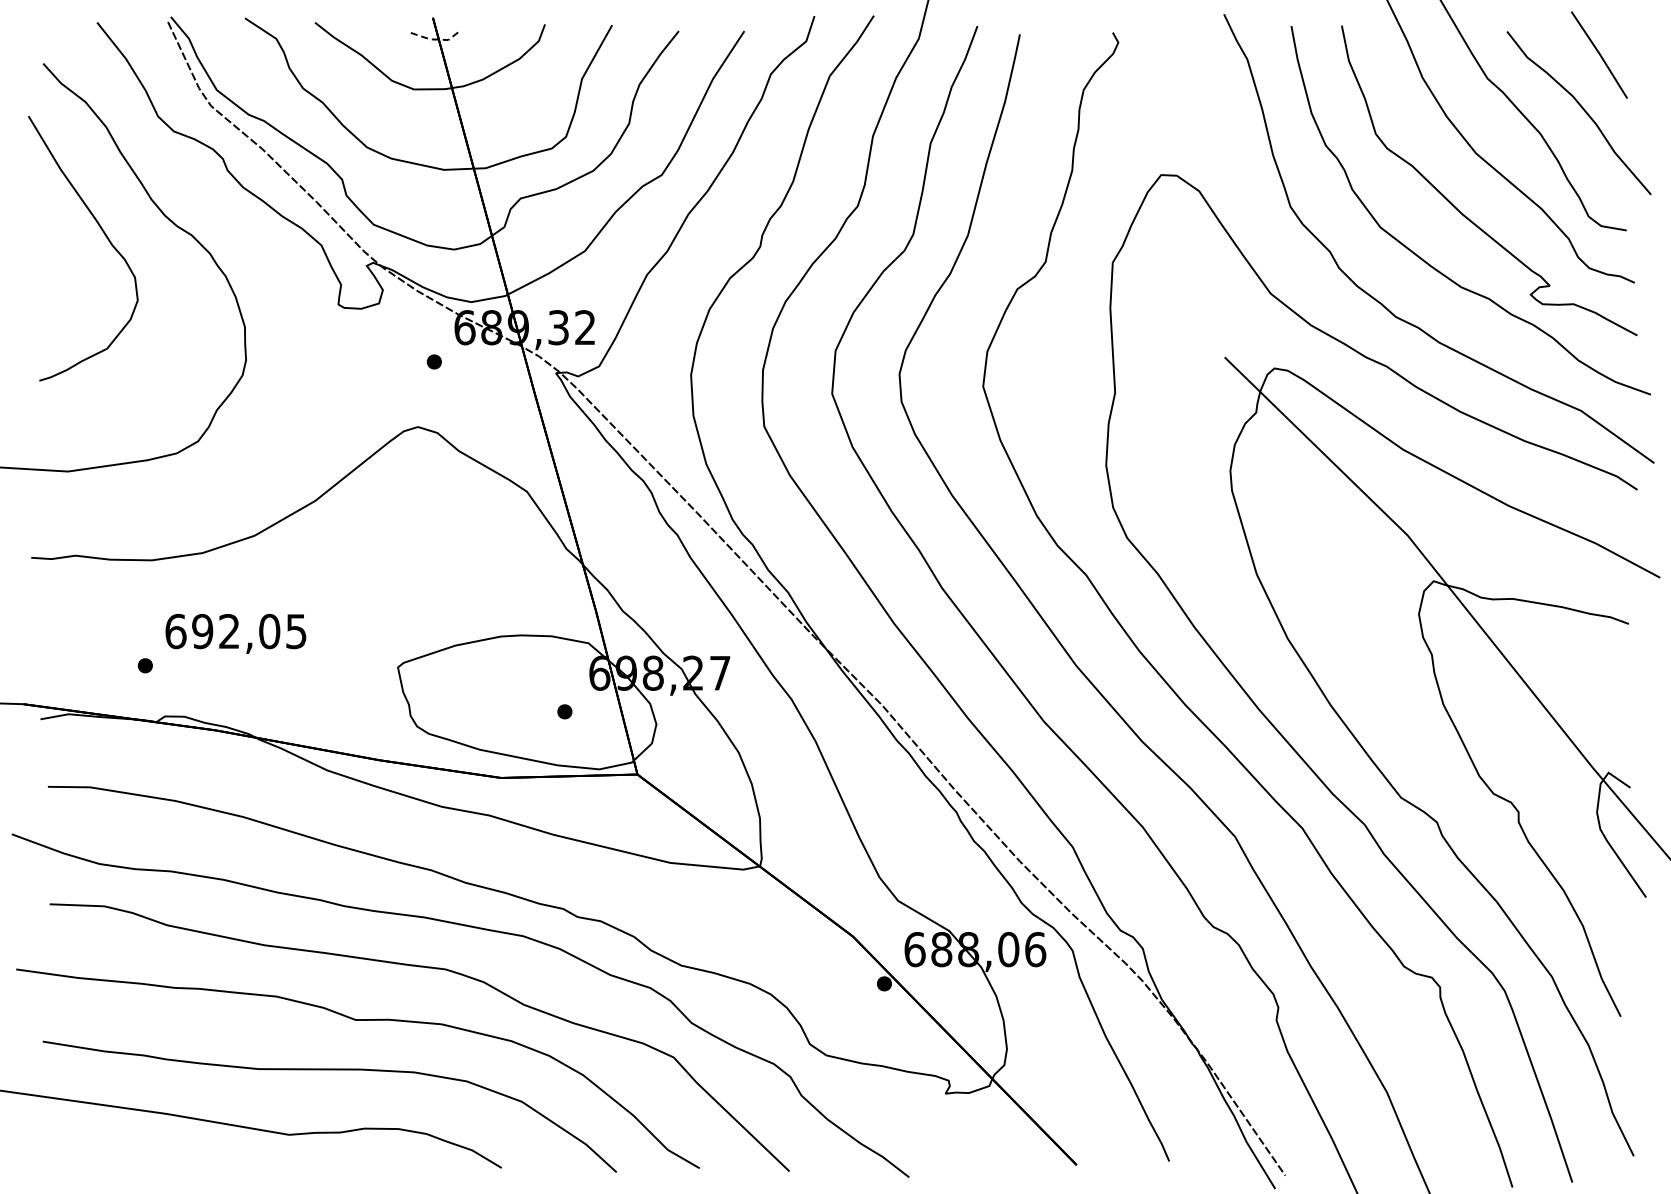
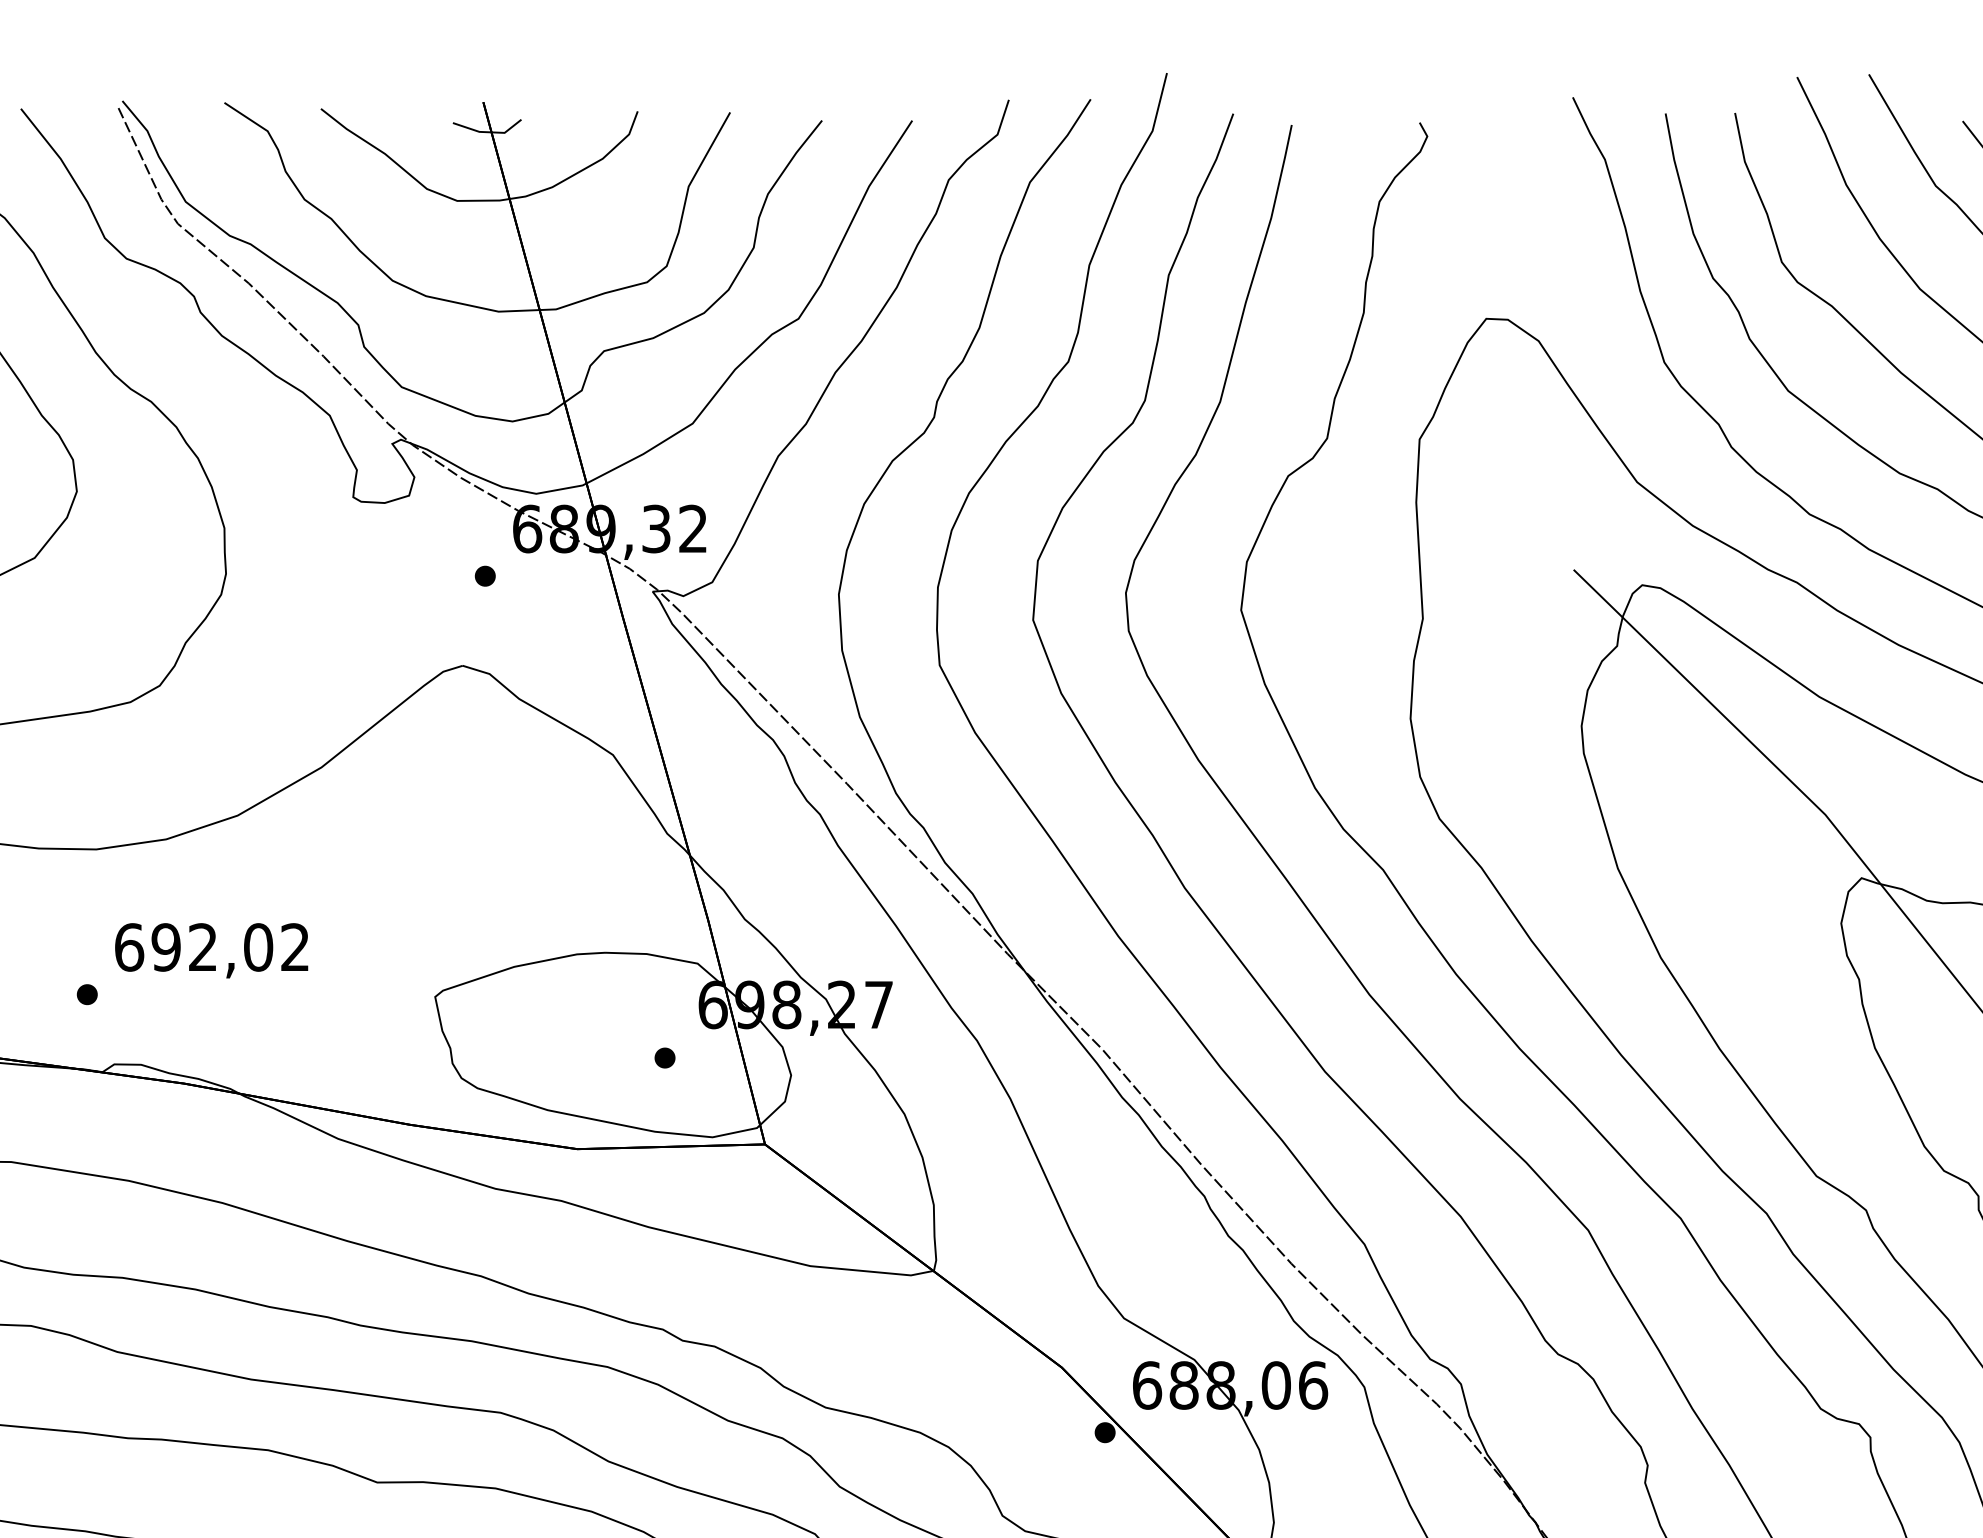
line: (436, 39) -> (488, 132), dashed -> solid
text: (296, 631) -> (295, 947), 692,05 -> 692,02

